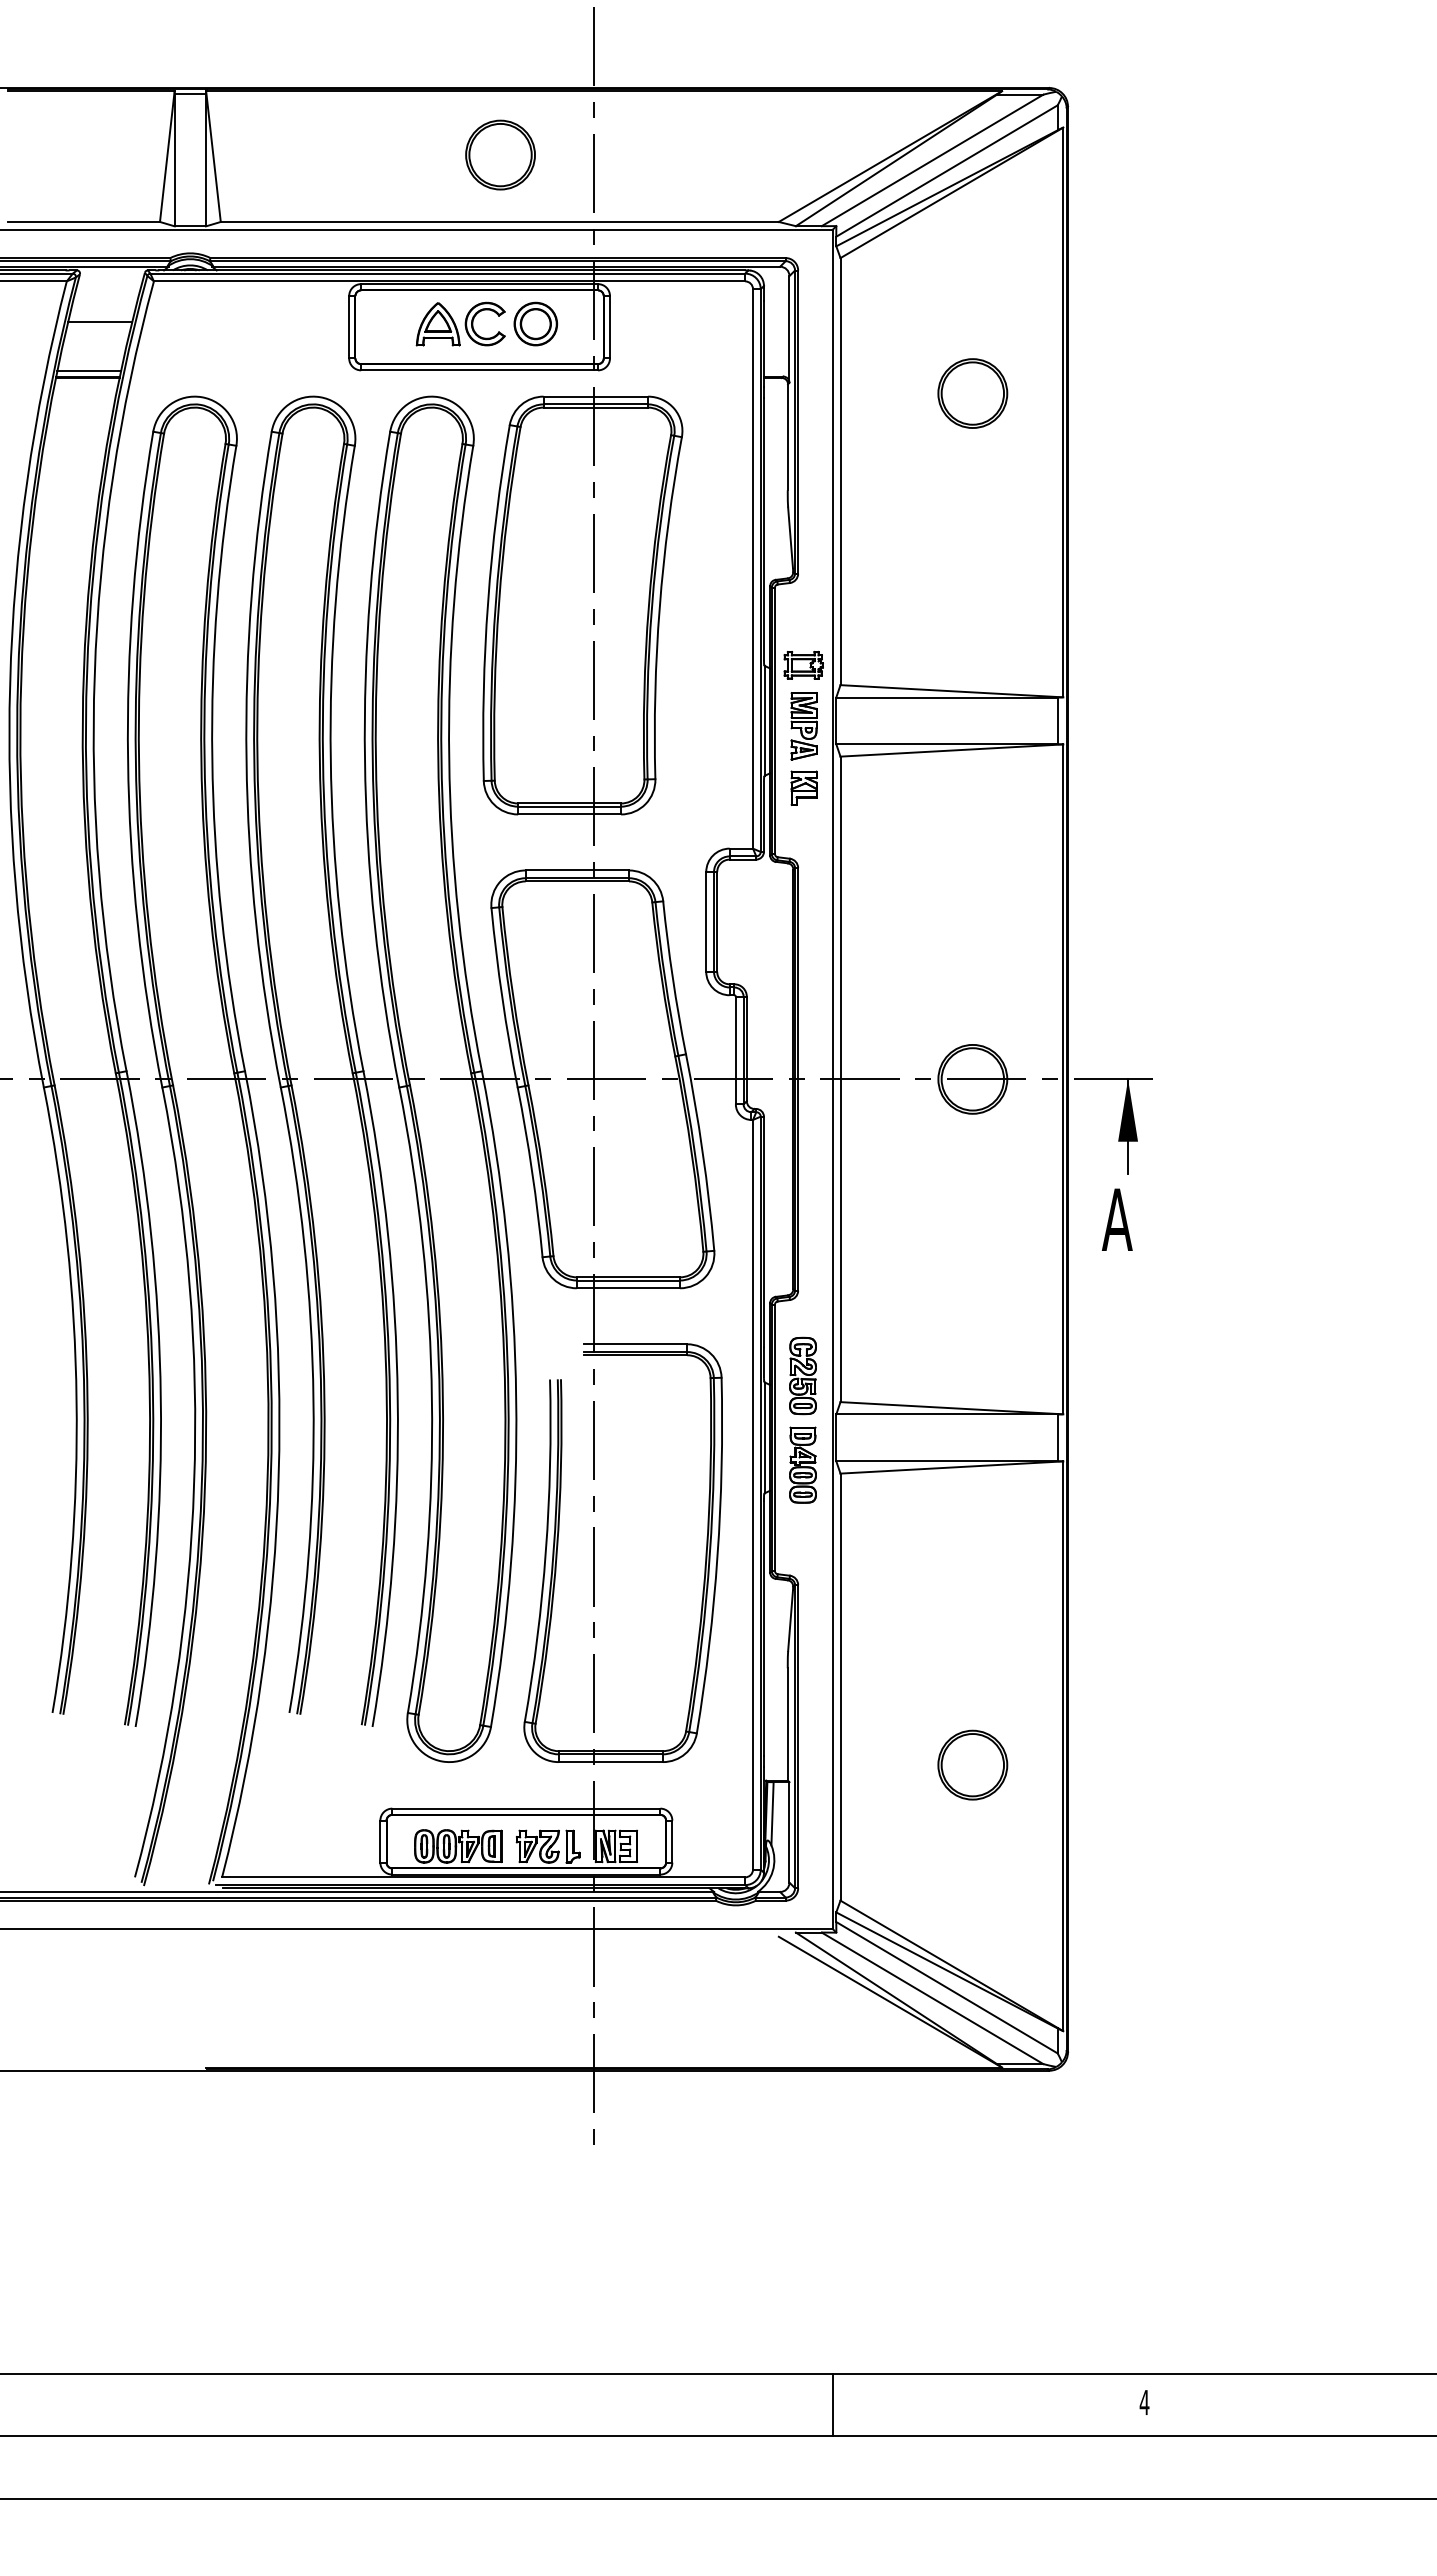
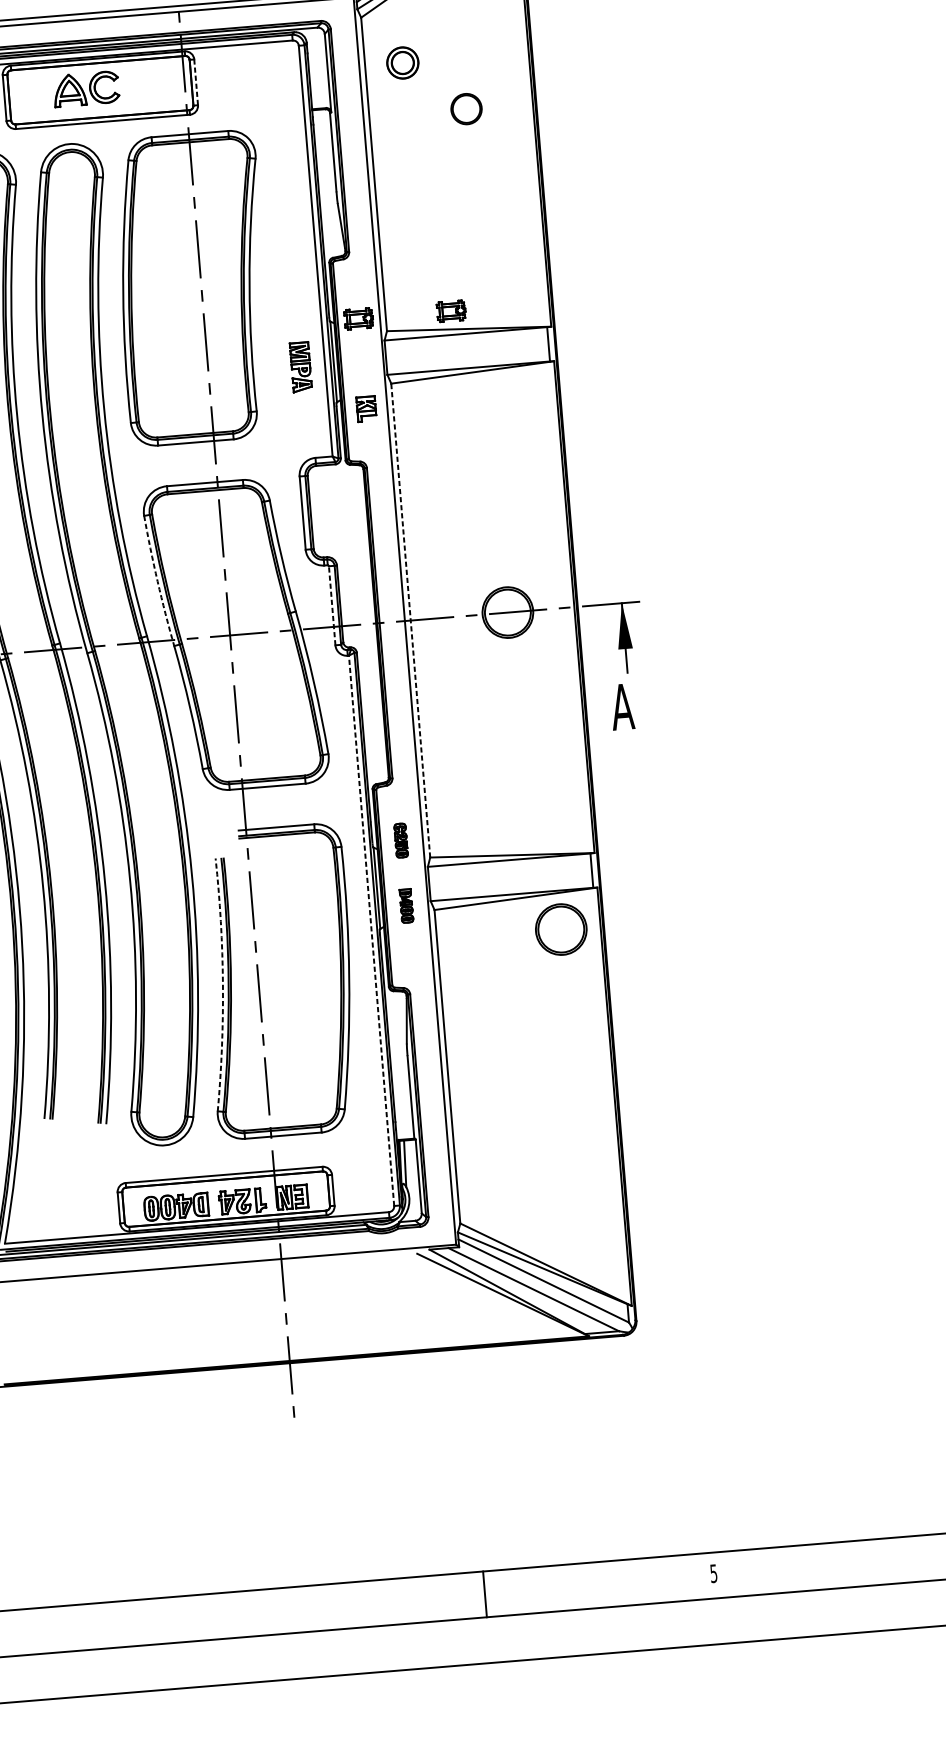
part: (535, 323) -> (402, 62), moved
line: (610, 327) -> (196, 82), solid -> dashed
part: (972, 393) -> (466, 109), size x0.6
part: (929, 665) -> (451, 311), added
part: (803, 726) -> (300, 367), moved
arc: (502, 998) -> (157, 581), solid -> dashed
line: (735, 1050) -> (331, 605), solid -> dashed
line: (840, 1079) -> (410, 620), solid -> dashed
part: (802, 1375) -> (400, 840), size x0.6
part: (802, 1464) -> (406, 905), size x0.6
line: (753, 1494) -> (371, 930), solid -> dashed
arc: (545, 1551) -> (222, 985), solid -> dashed
part: (972, 1764) -> (561, 929), moved
text: (1144, 2402) -> (713, 1573), 4 -> 5

